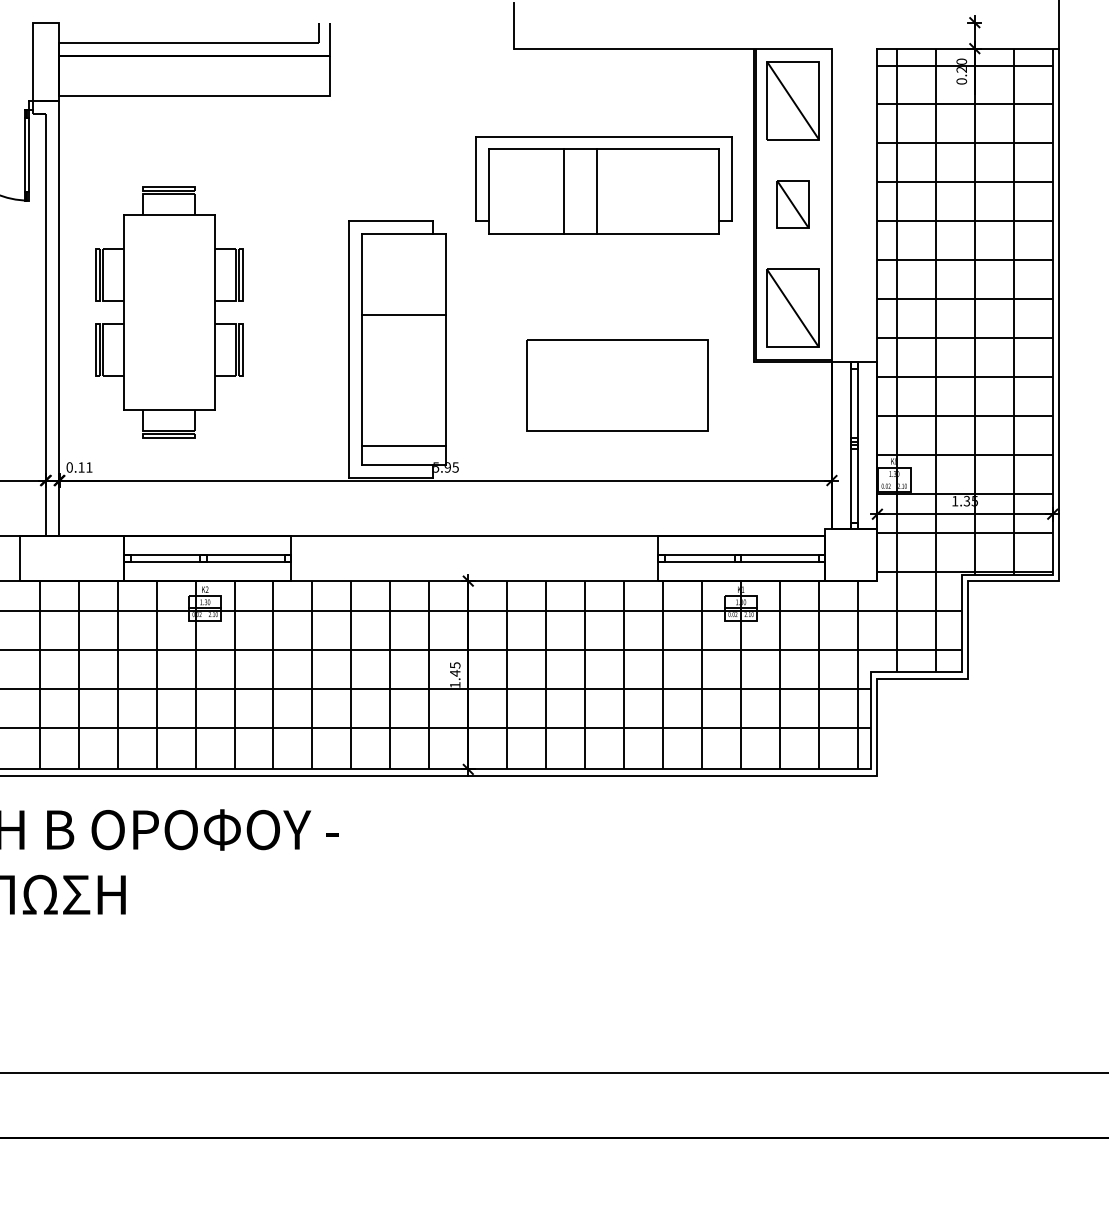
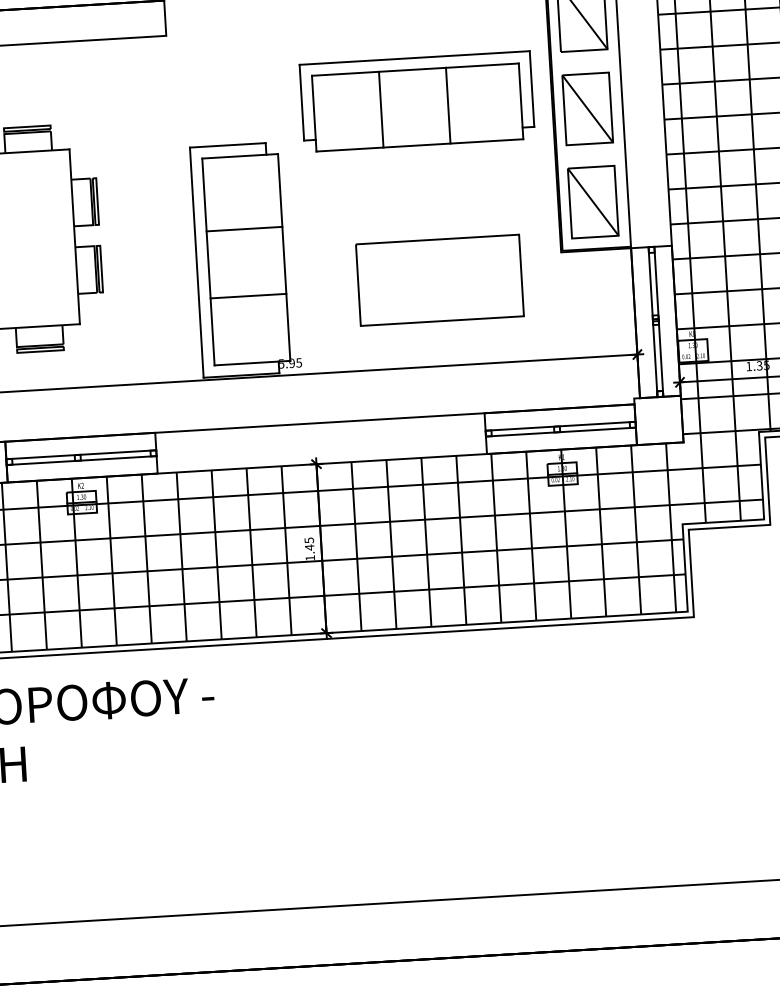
line: (597, 191) -> (448, 105), moved
part: (792, 204) -> (587, 108), size x1.67
line: (403, 446) -> (248, 296), moved

